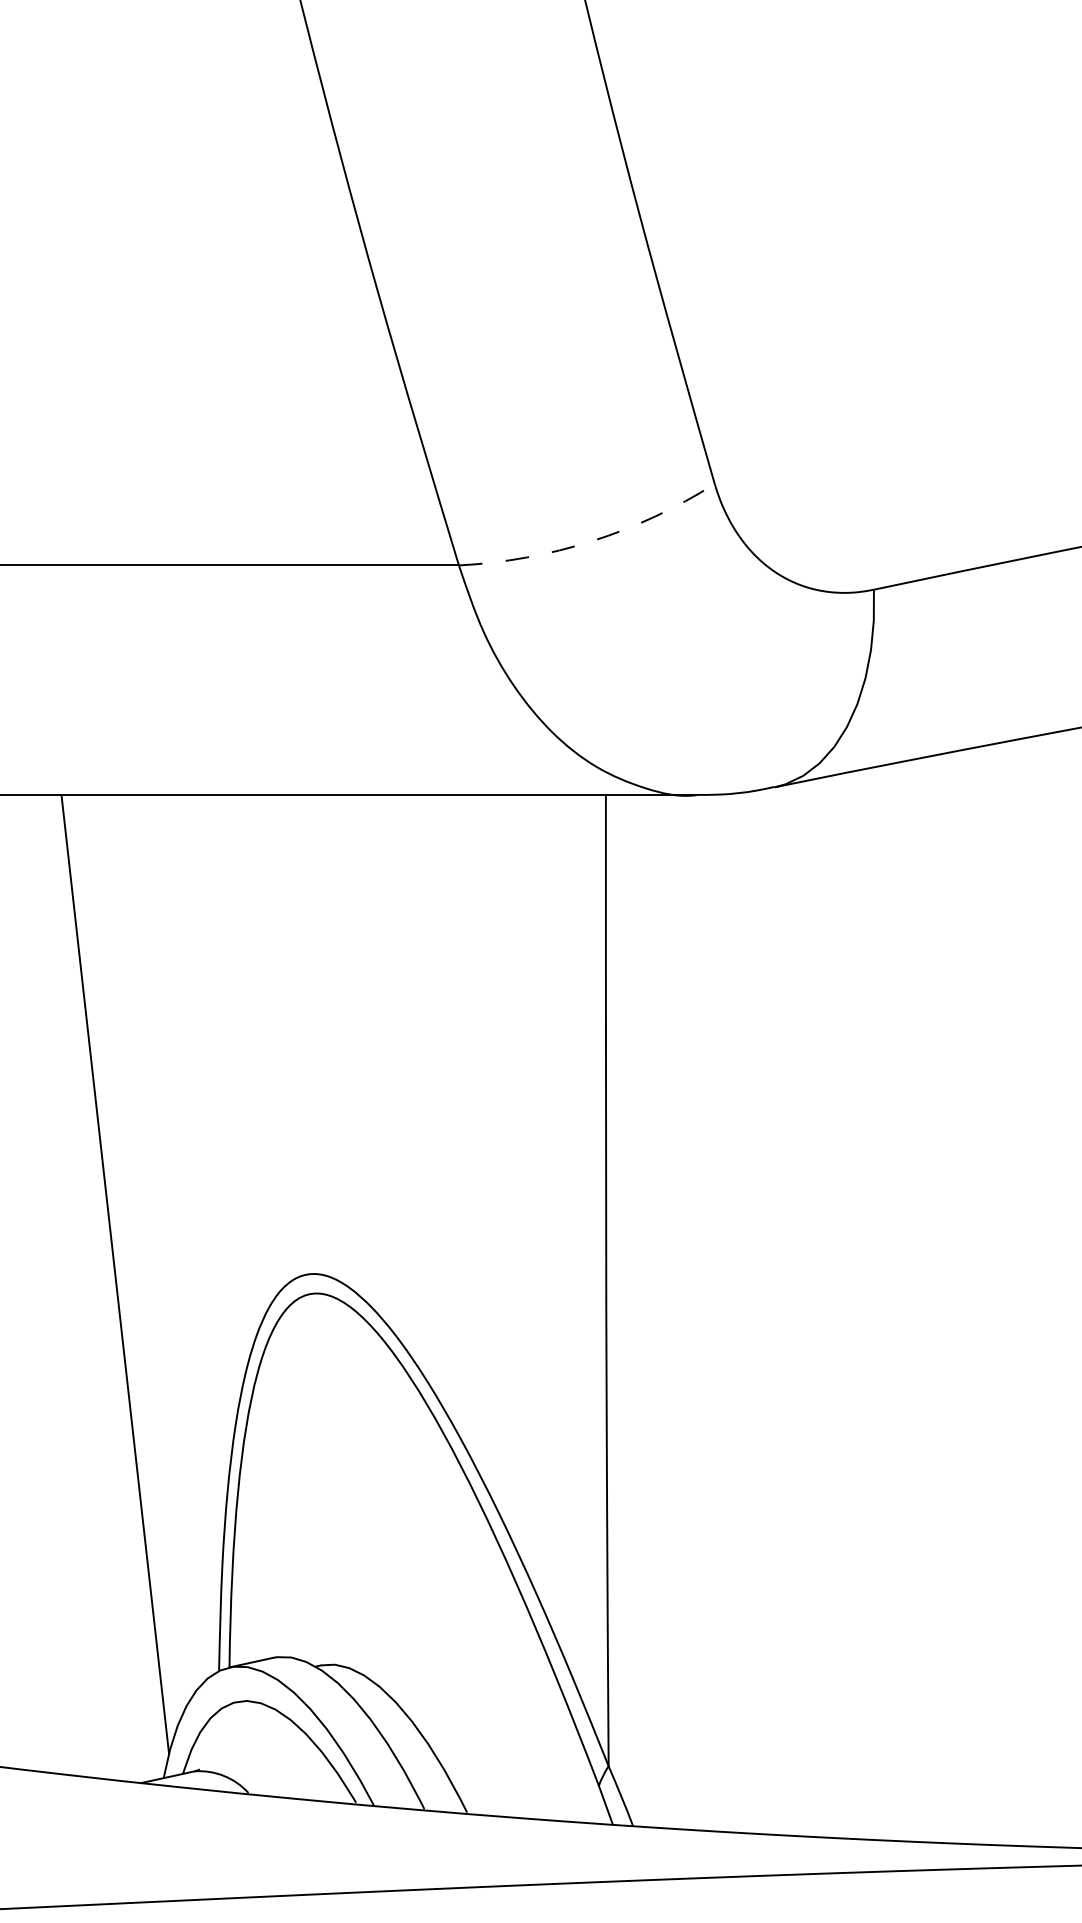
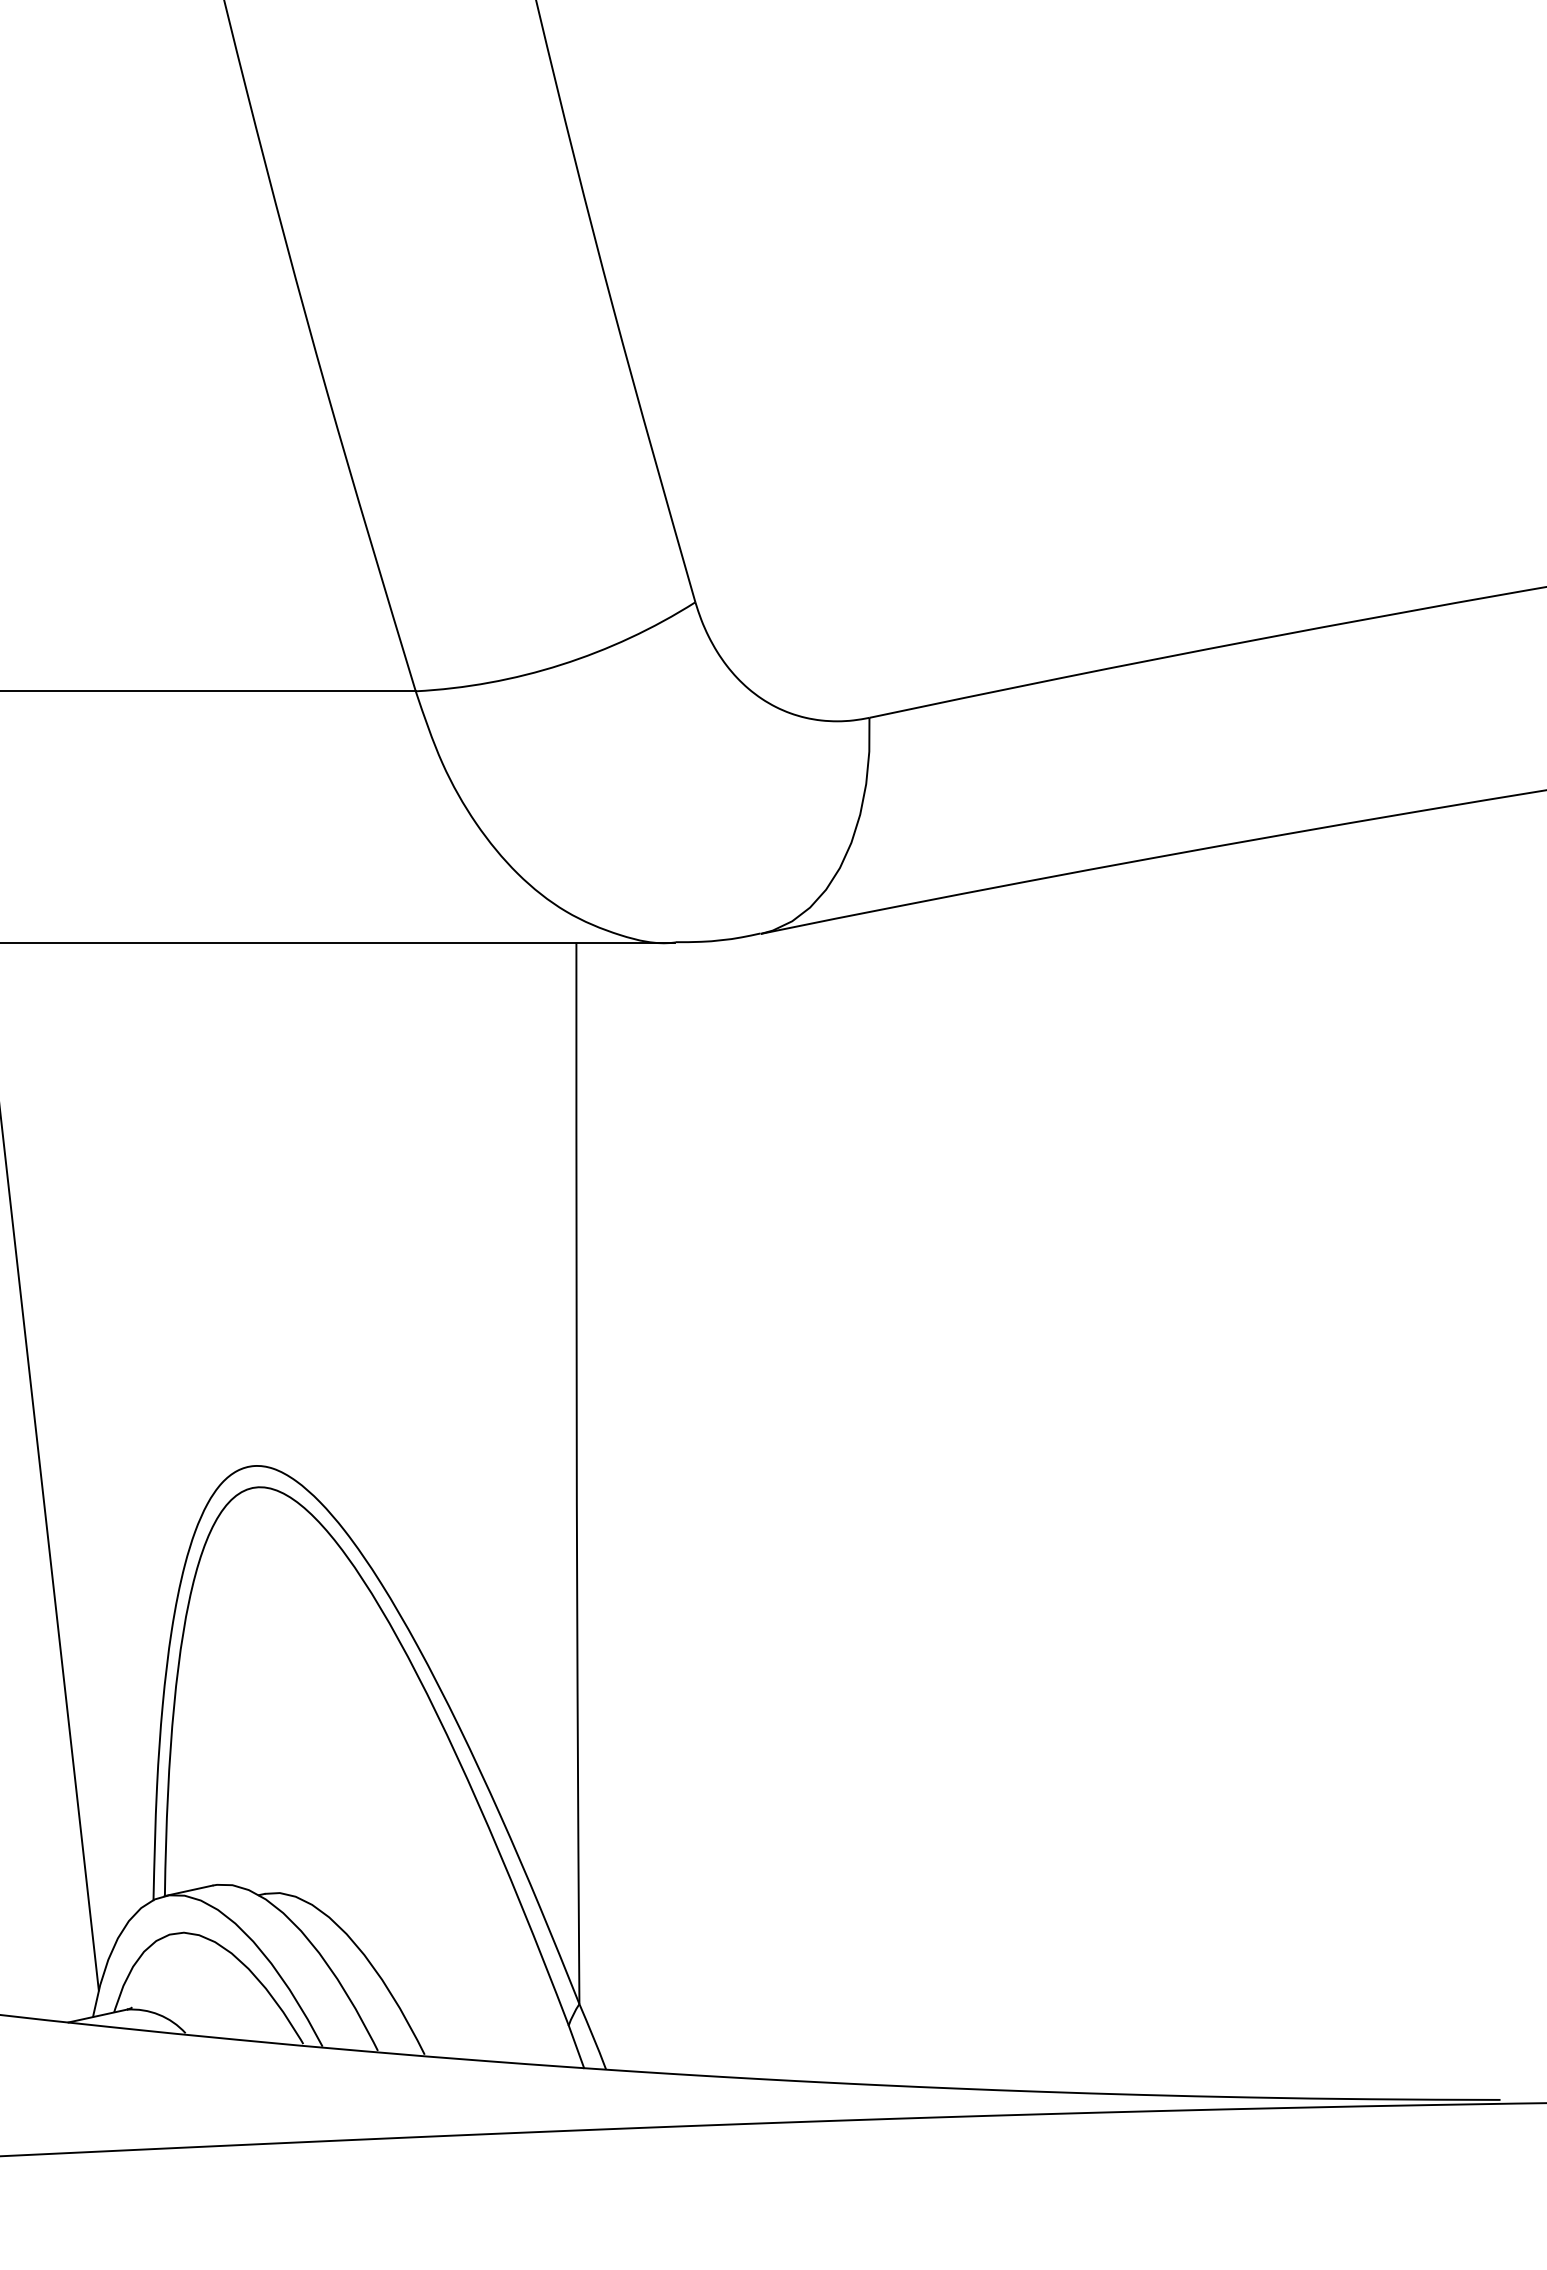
arc: (592, 540) -> (561, 664), dashed -> solid

